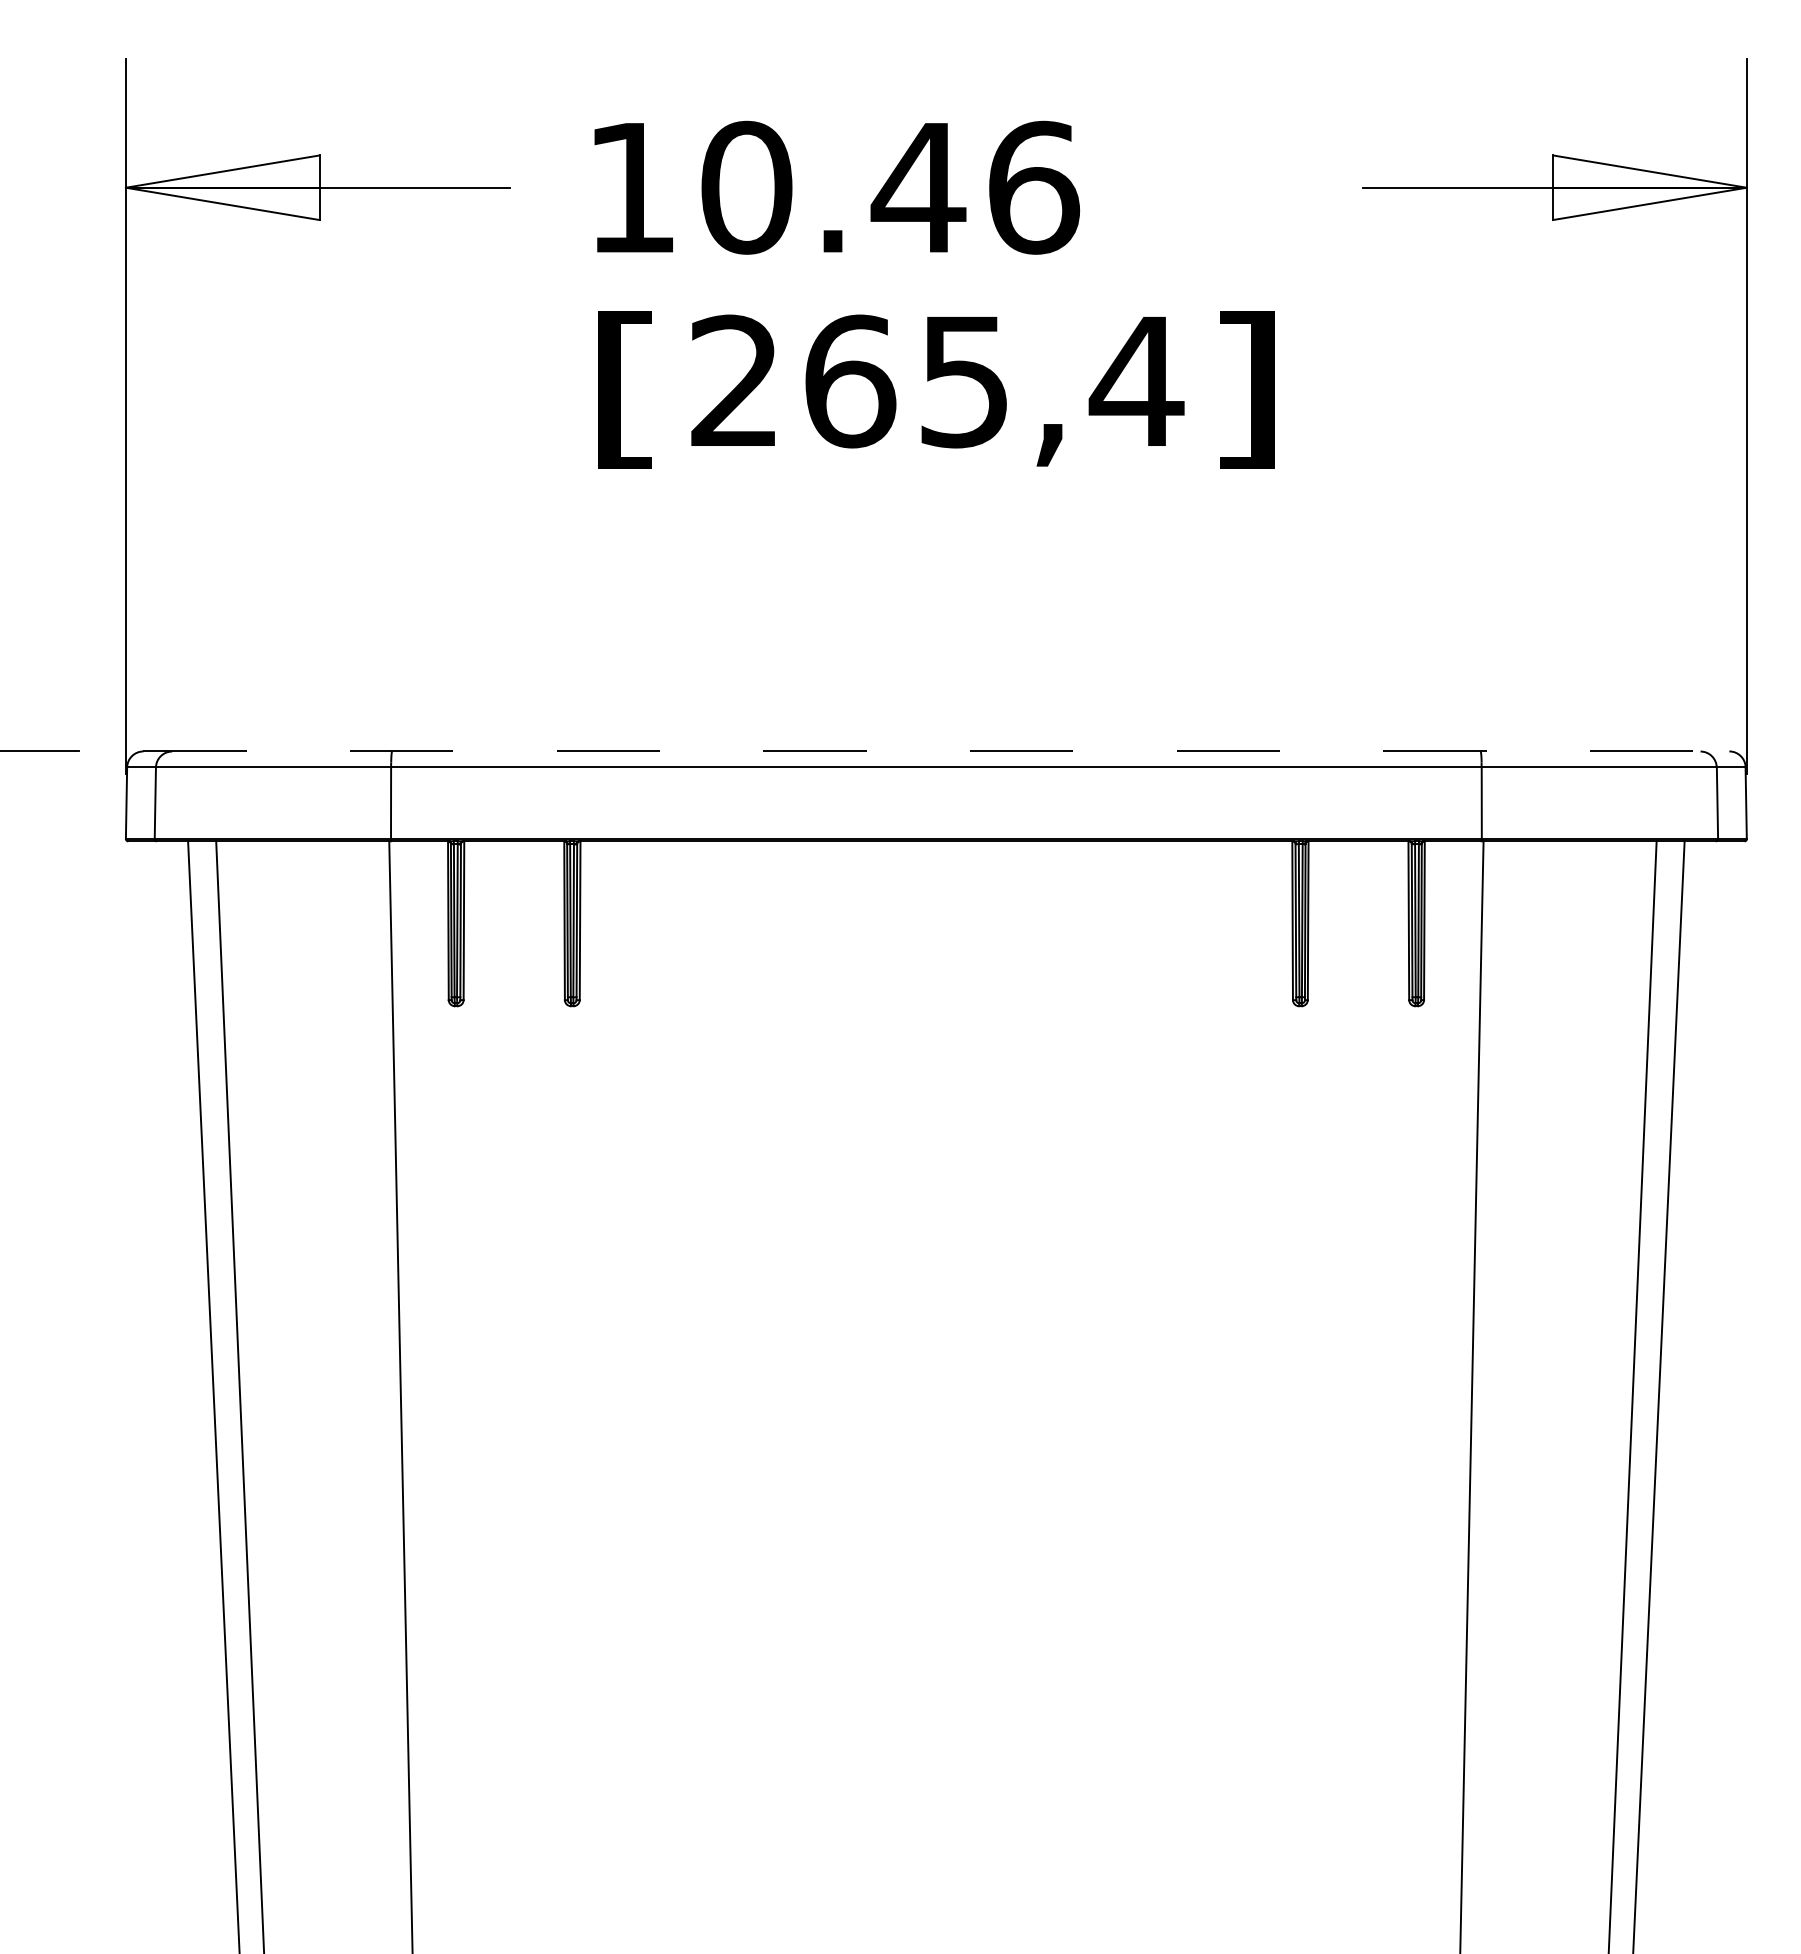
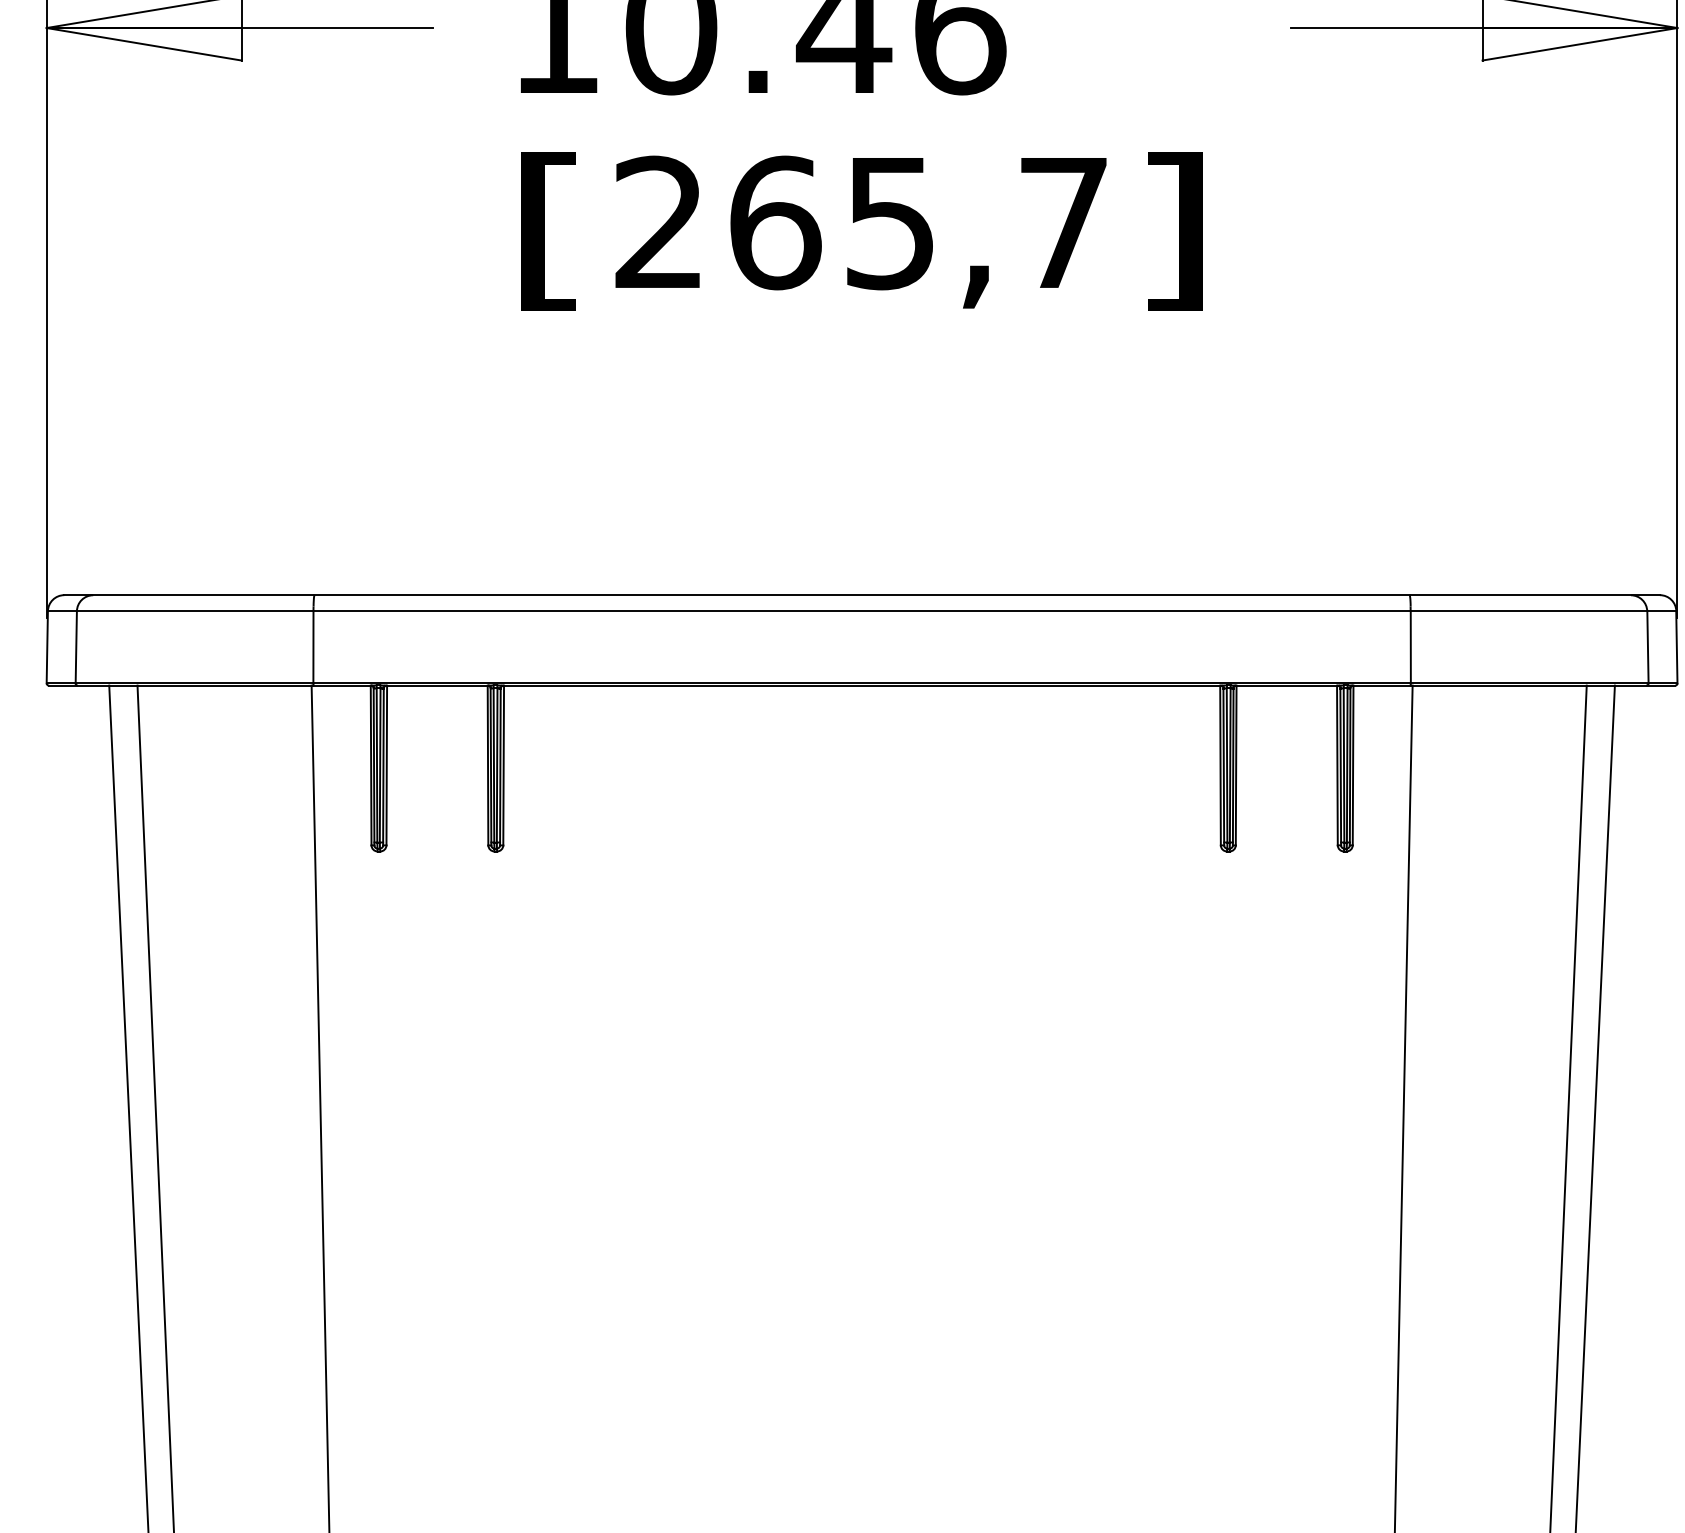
text: (1136, 380) -> (1063, 221), 265,4 -> 265,7
line: (936, 751) -> (862, 595), dashed -> solid

